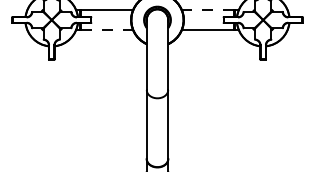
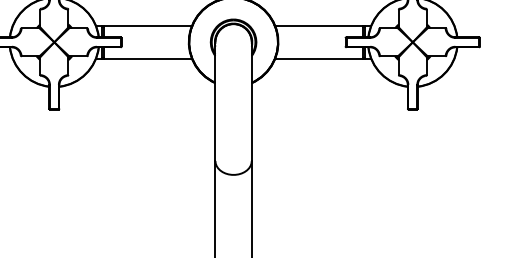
line: (207, 10) -> (318, 26), dashed -> solid
line: (107, 30) -> (148, 59), dashed -> solid

